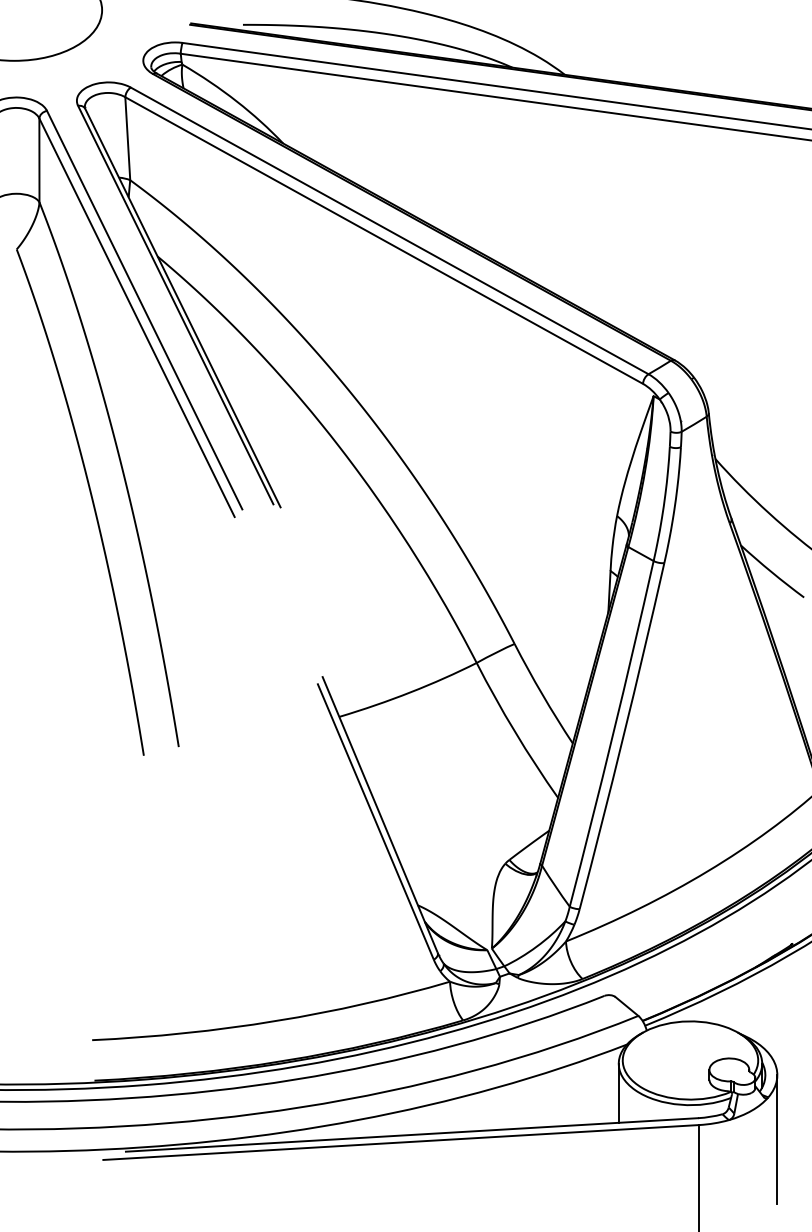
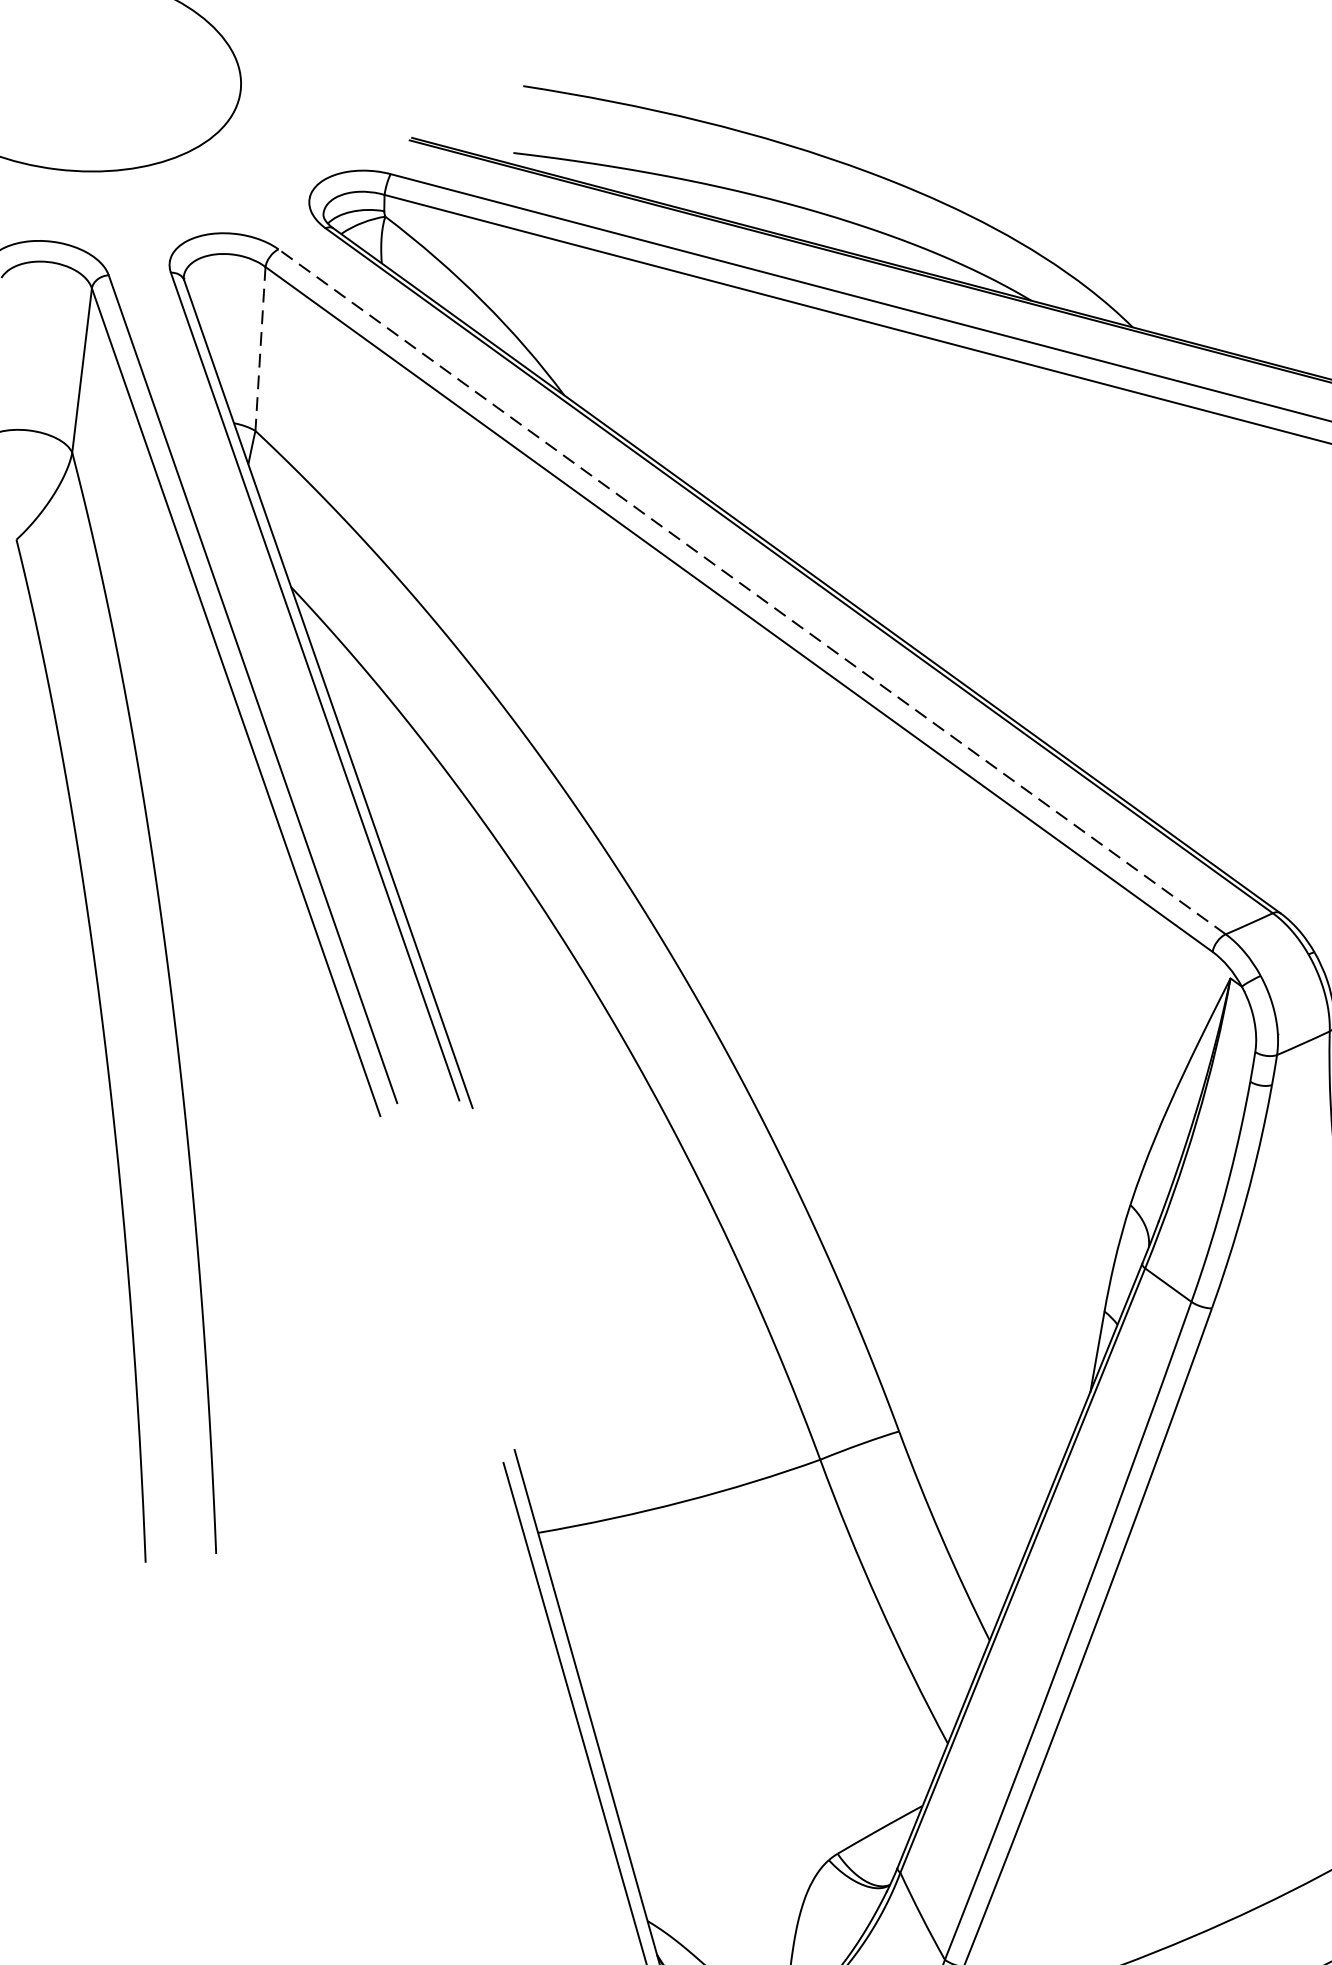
line: (127, 138) -> (259, 348), solid -> dashed
line: (389, 230) -> (751, 591), solid -> dashed

